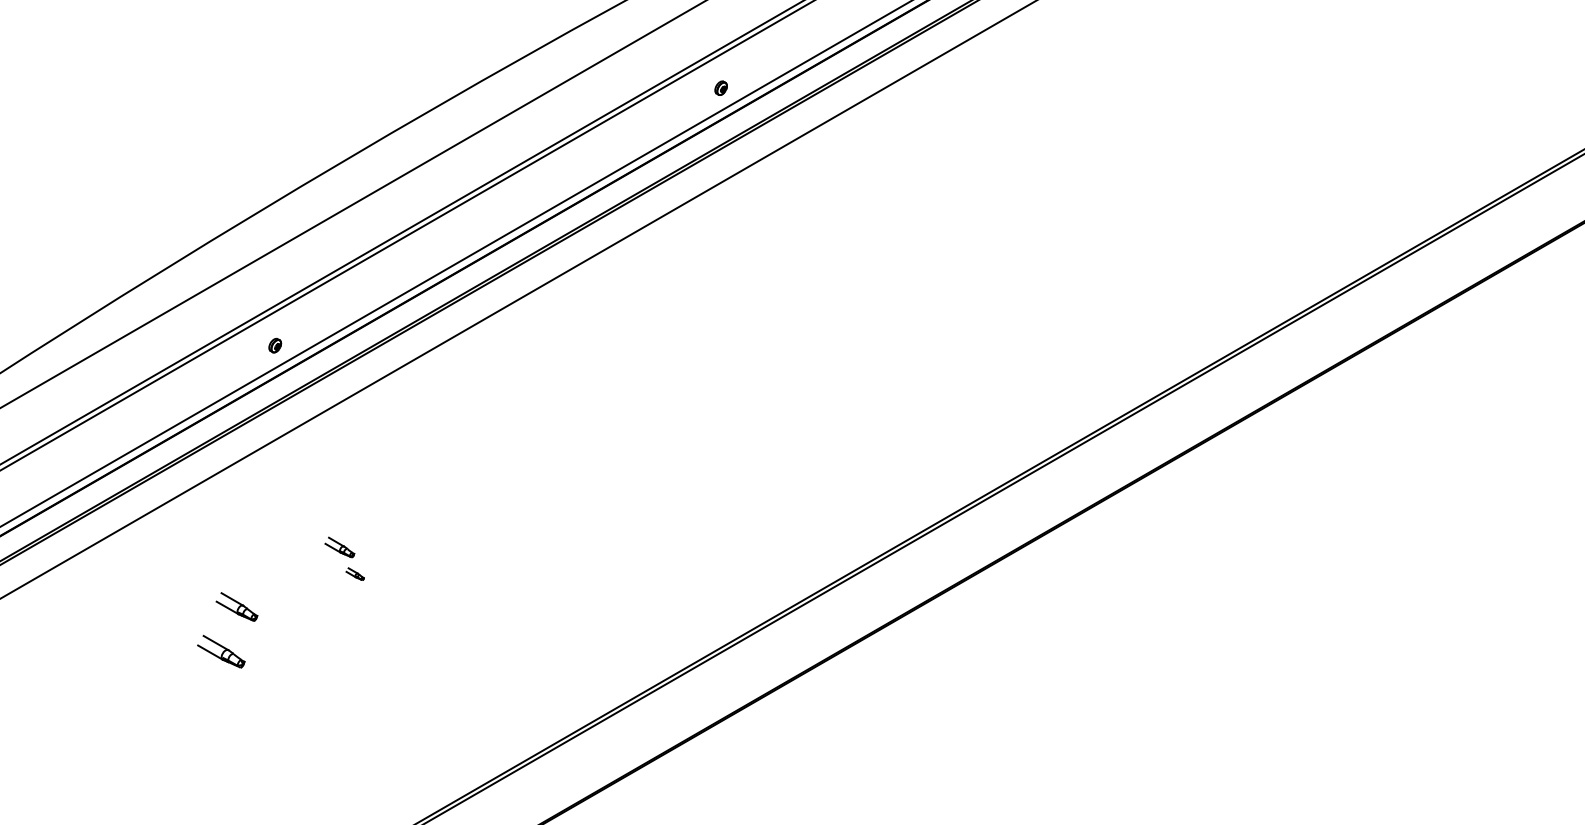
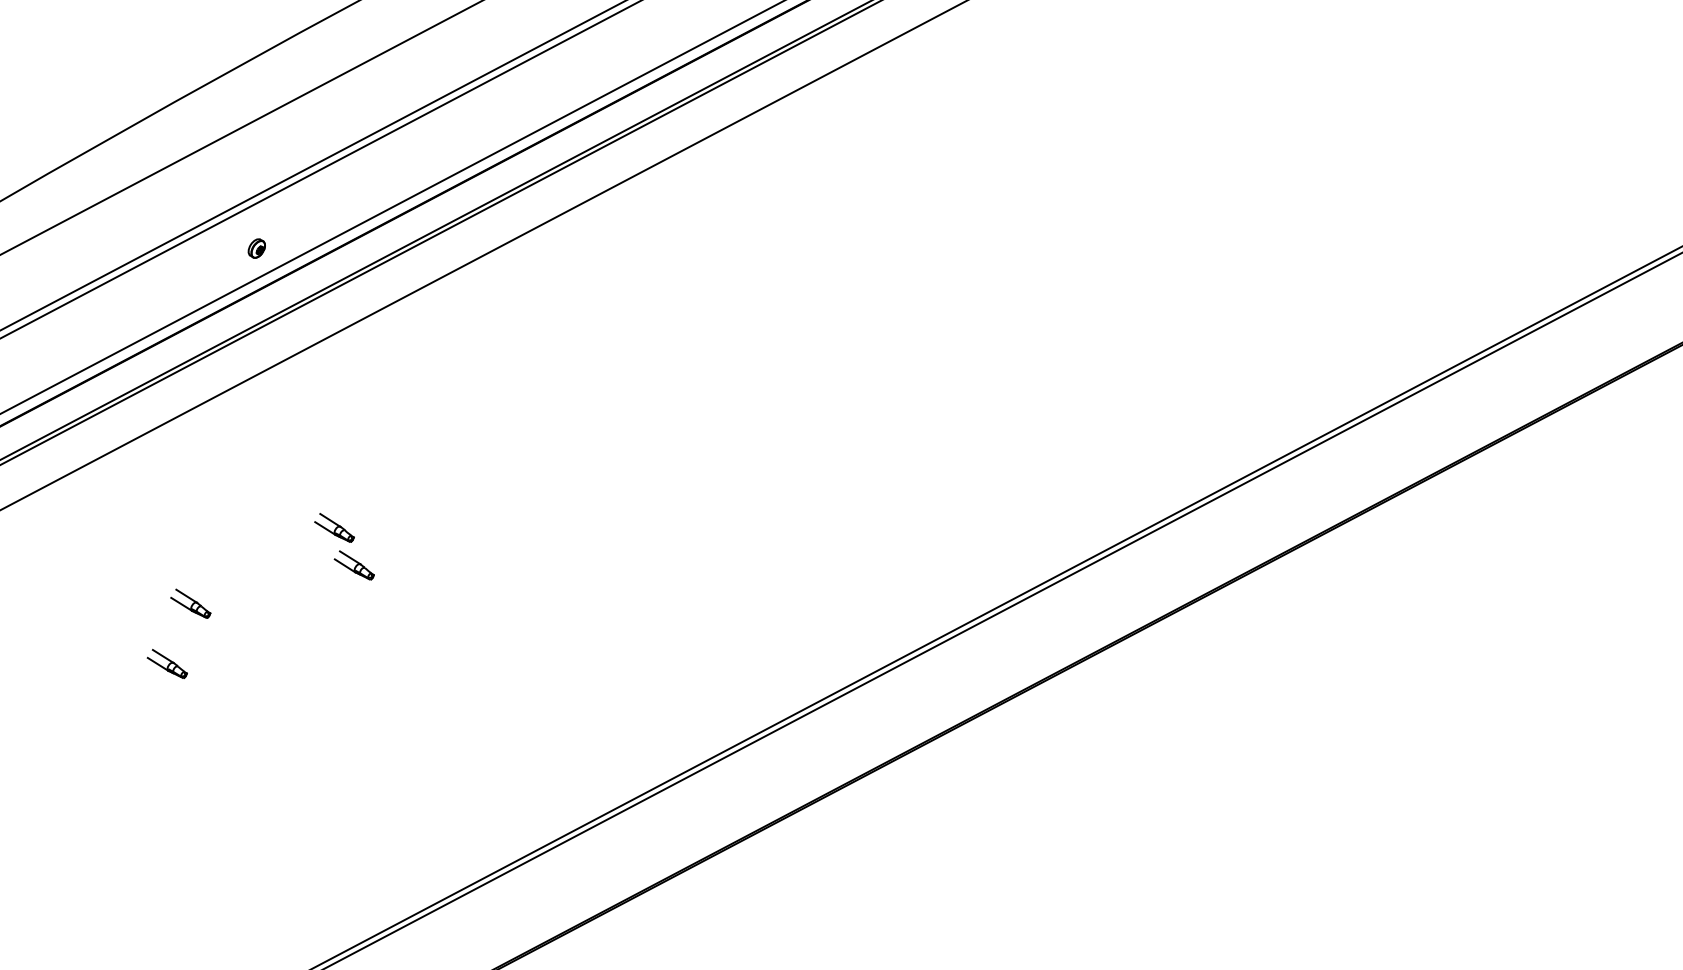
part: (354, 573) -> (353, 564), size x1.67
part: (236, 606) -> (190, 603), size x0.71
part: (221, 651) -> (167, 663), size x0.62

